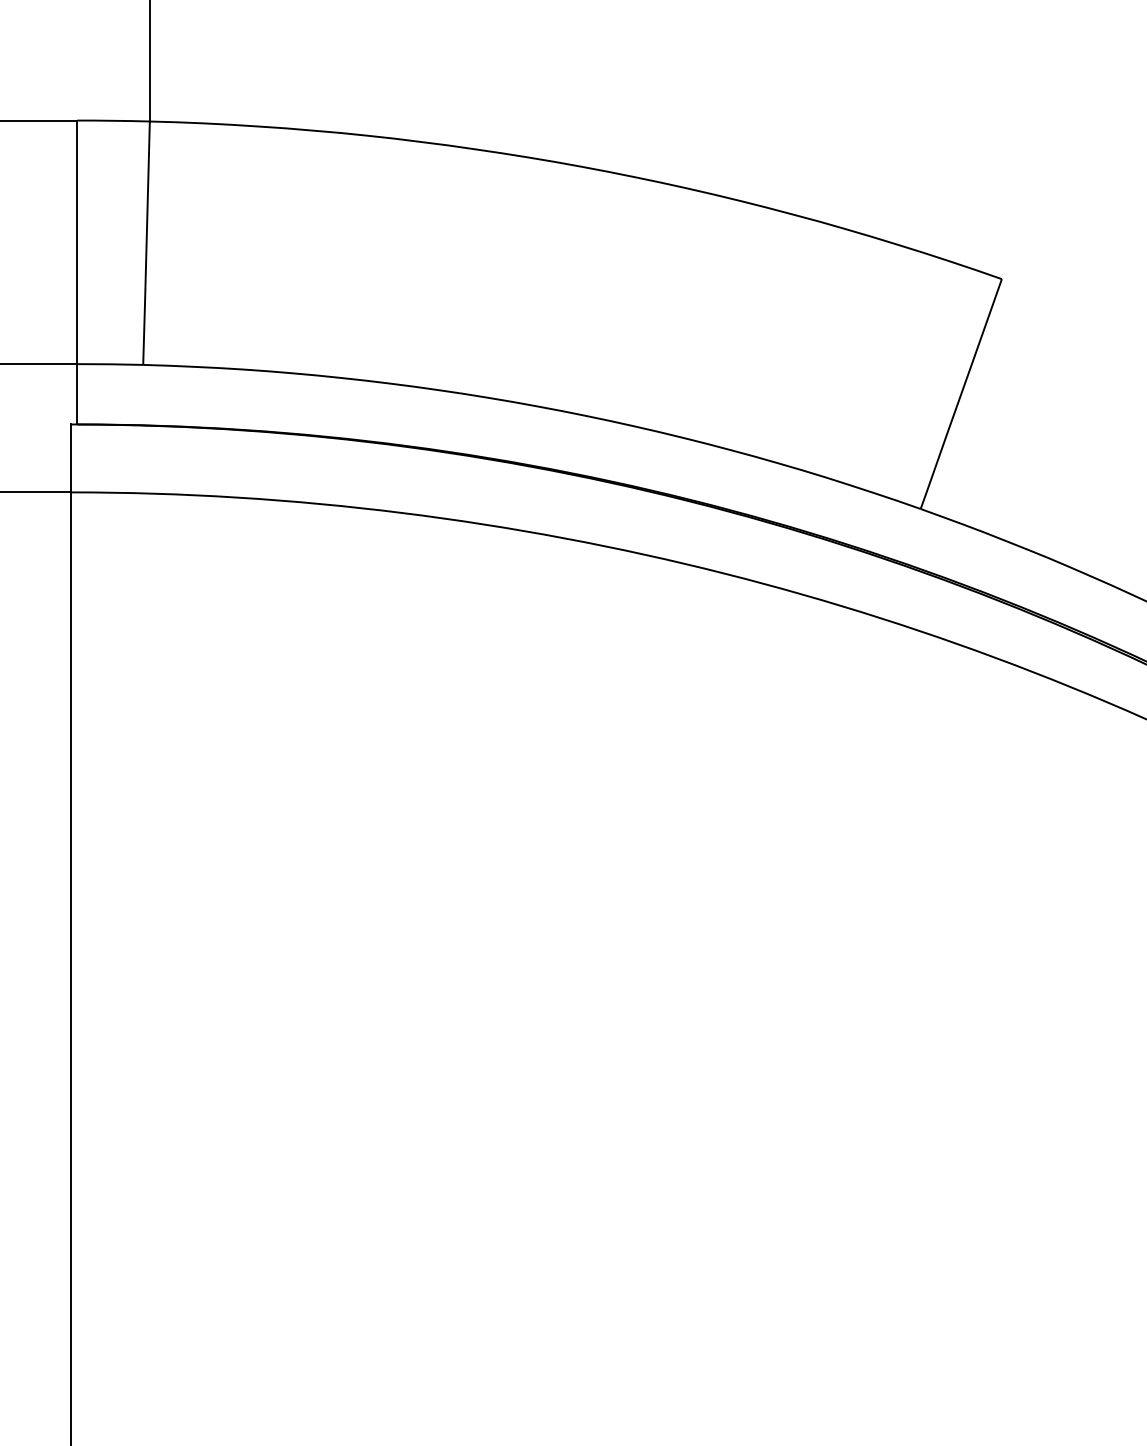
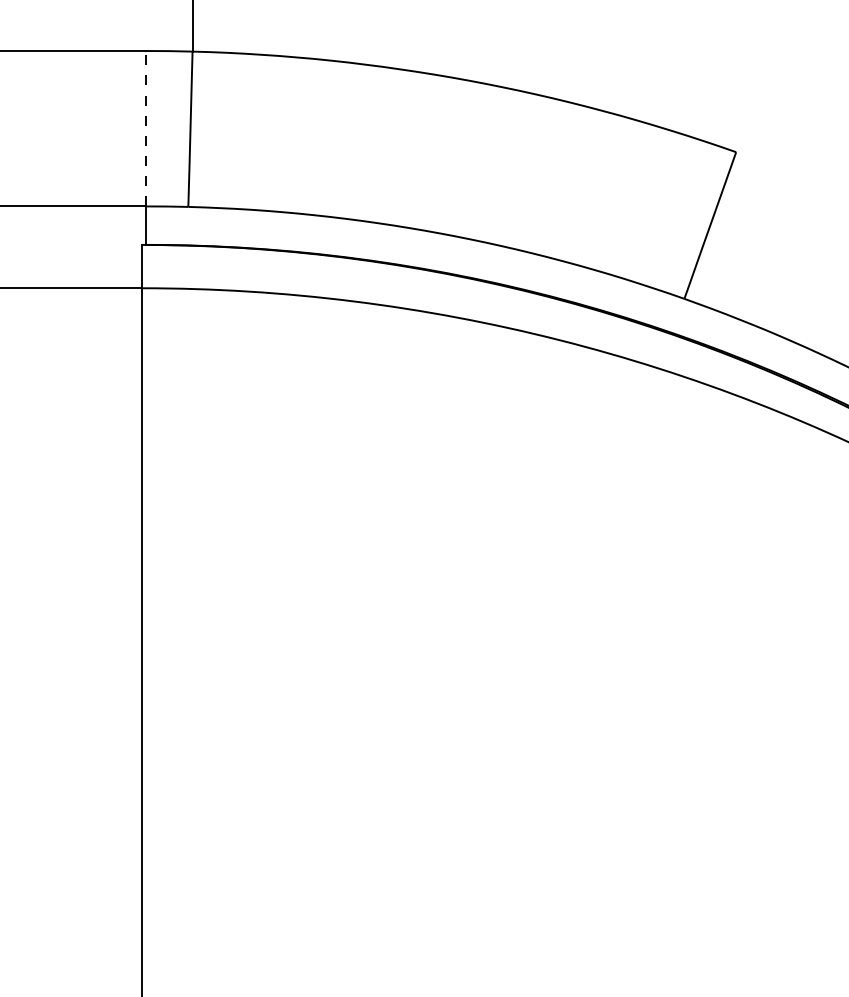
line: (77, 241) -> (146, 128), solid -> dashed

